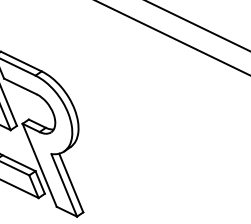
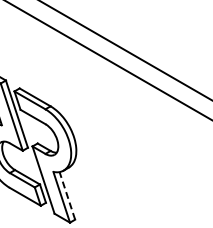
line: (71, 182) -> (67, 195), solid -> dashed

